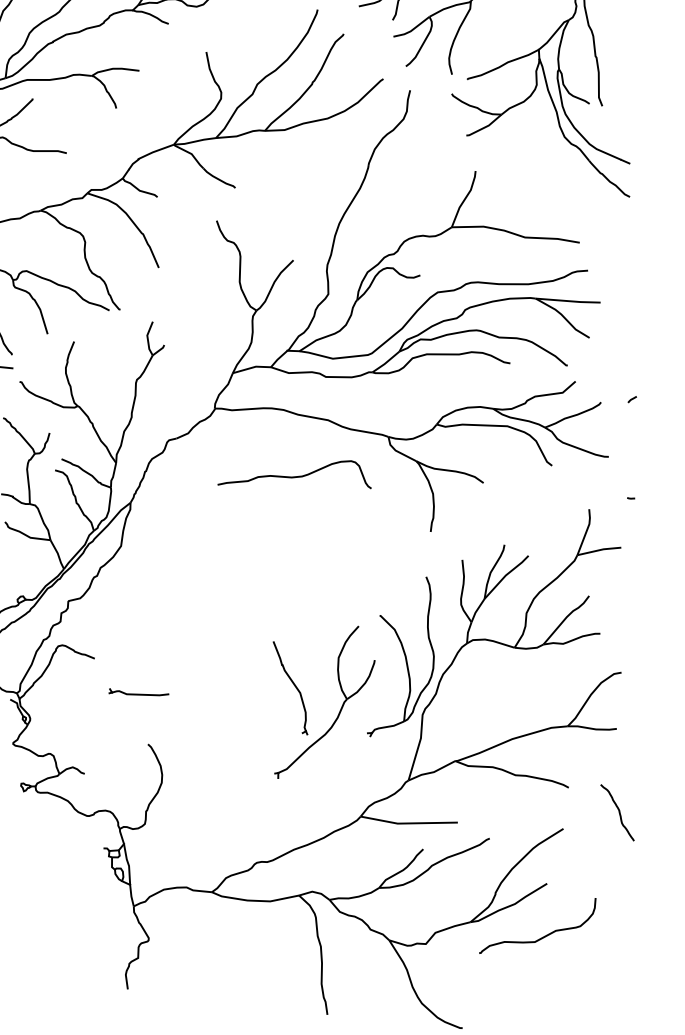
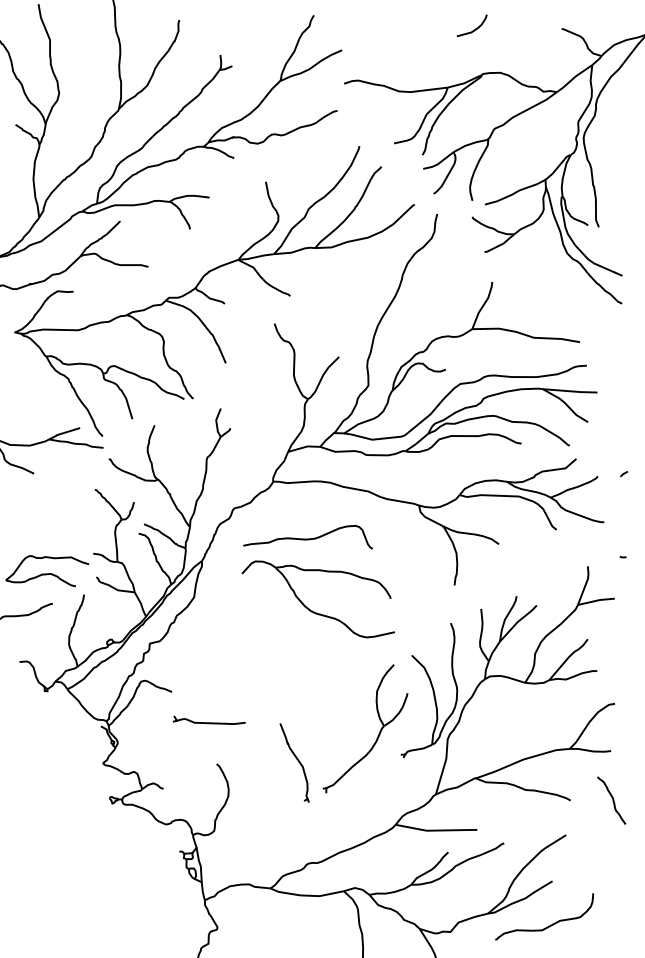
curve: (293, 476) -> (307, 538), moved
part: (257, 558) -> (308, 607), added
part: (290, 687) -> (294, 762), moved
part: (138, 691) -> (208, 719), size x1.43
curve: (618, 812) -> (612, 800), moved

